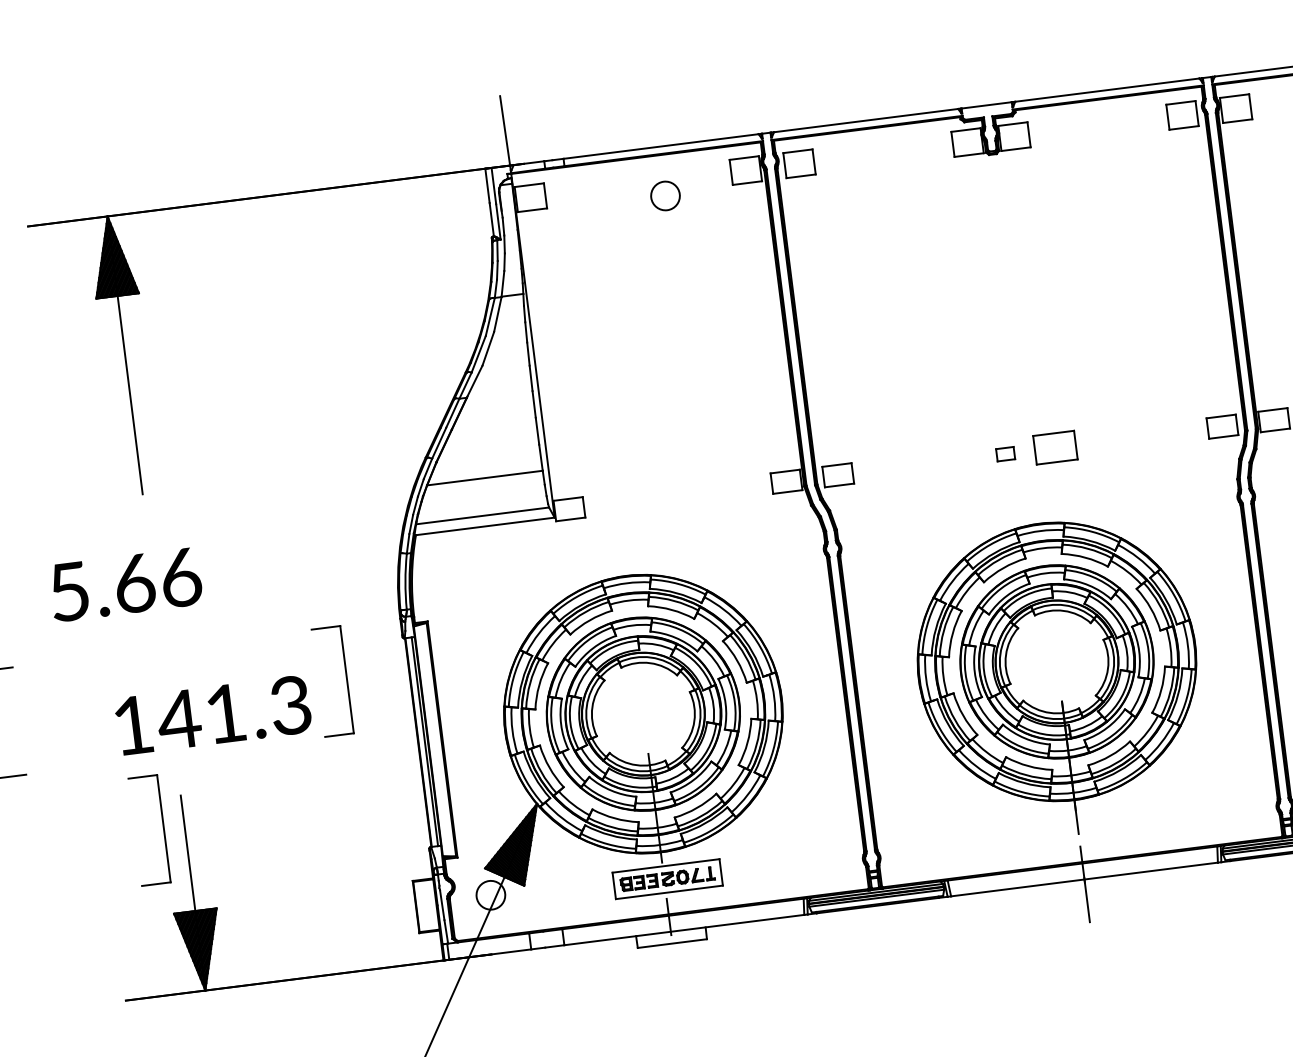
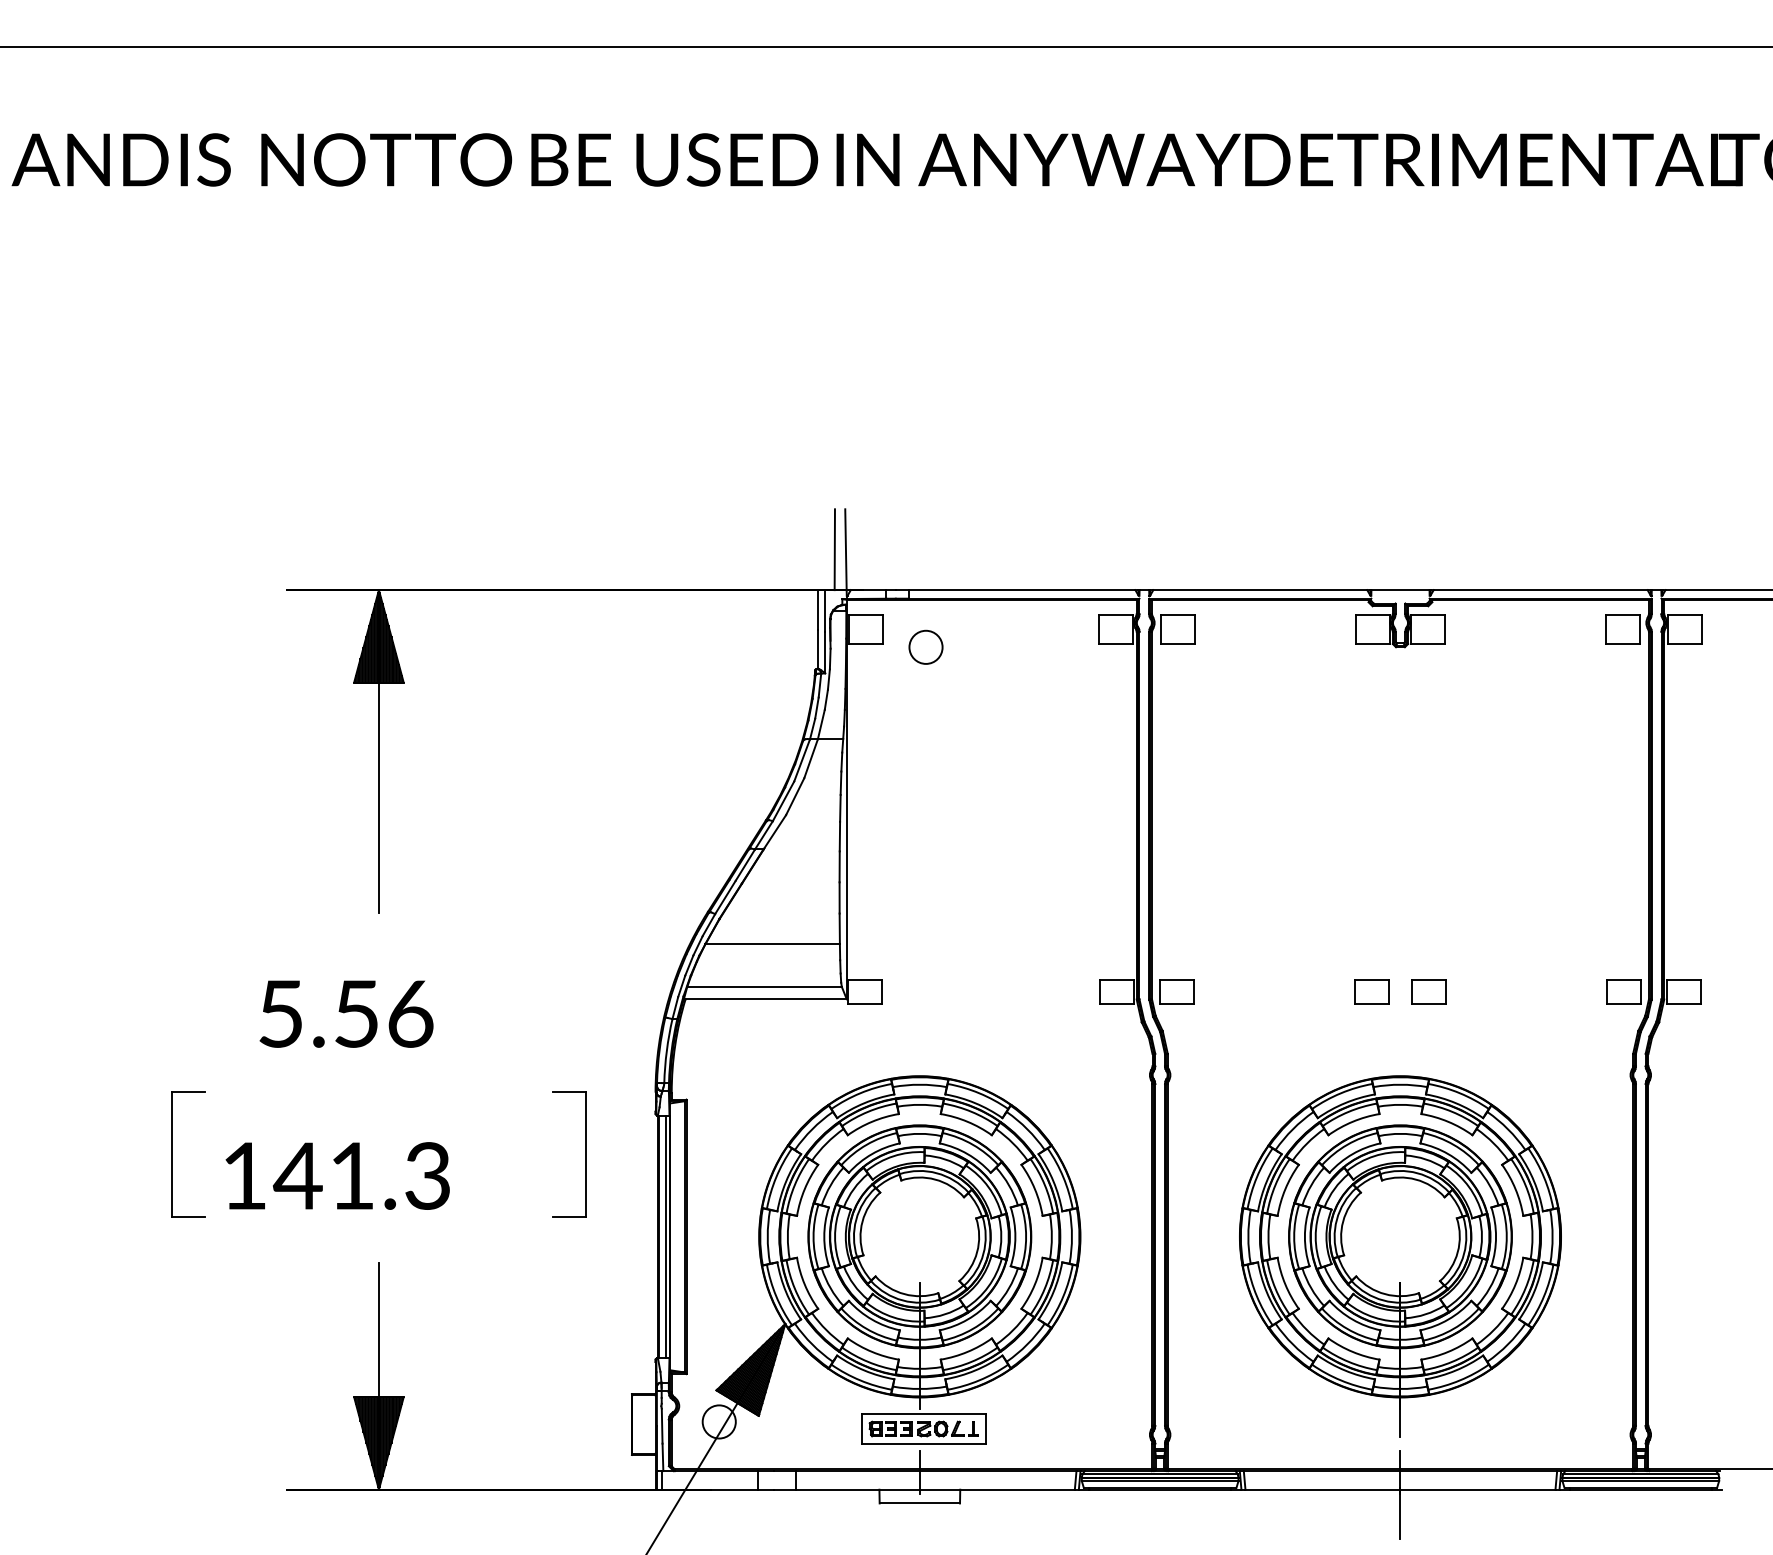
line: (495, 131) -> (834, 549), added
circle: (664, 195) -> (925, 646), moved
part: (1054, 447) -> (1428, 991), size x0.71
part: (1005, 453) -> (1371, 991), size x1.67
text: (135, 583) -> (357, 1013), 5.66 -> 5.56
text: (213, 714) -> (337, 1175), moved
part: (163, 828) -> (354, 1298), removed

